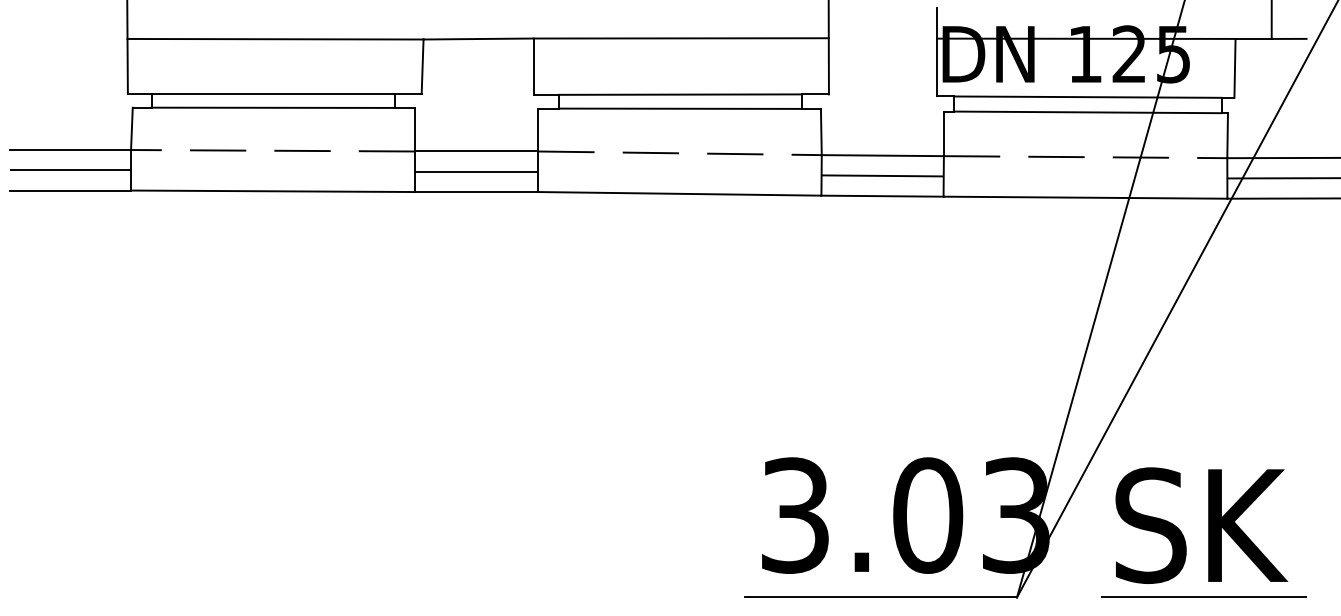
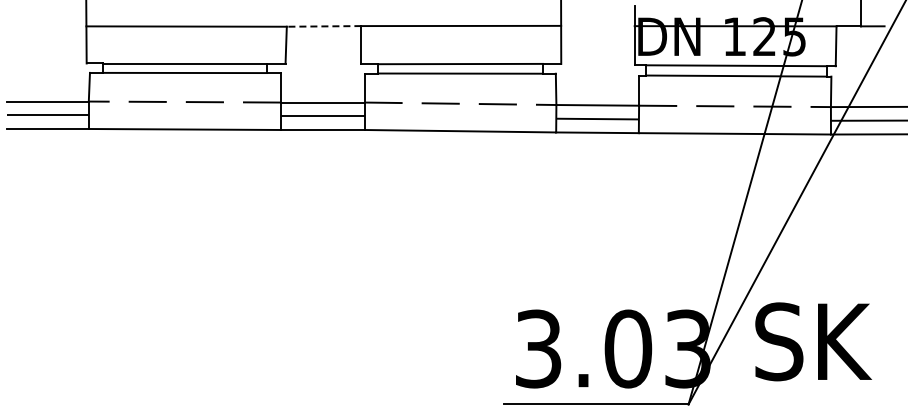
line: (477, 39) -> (323, 26), solid -> dashed
text: (1201, 525) -> (813, 341), moved
line: (1204, 597) -> (815, 404), removed

